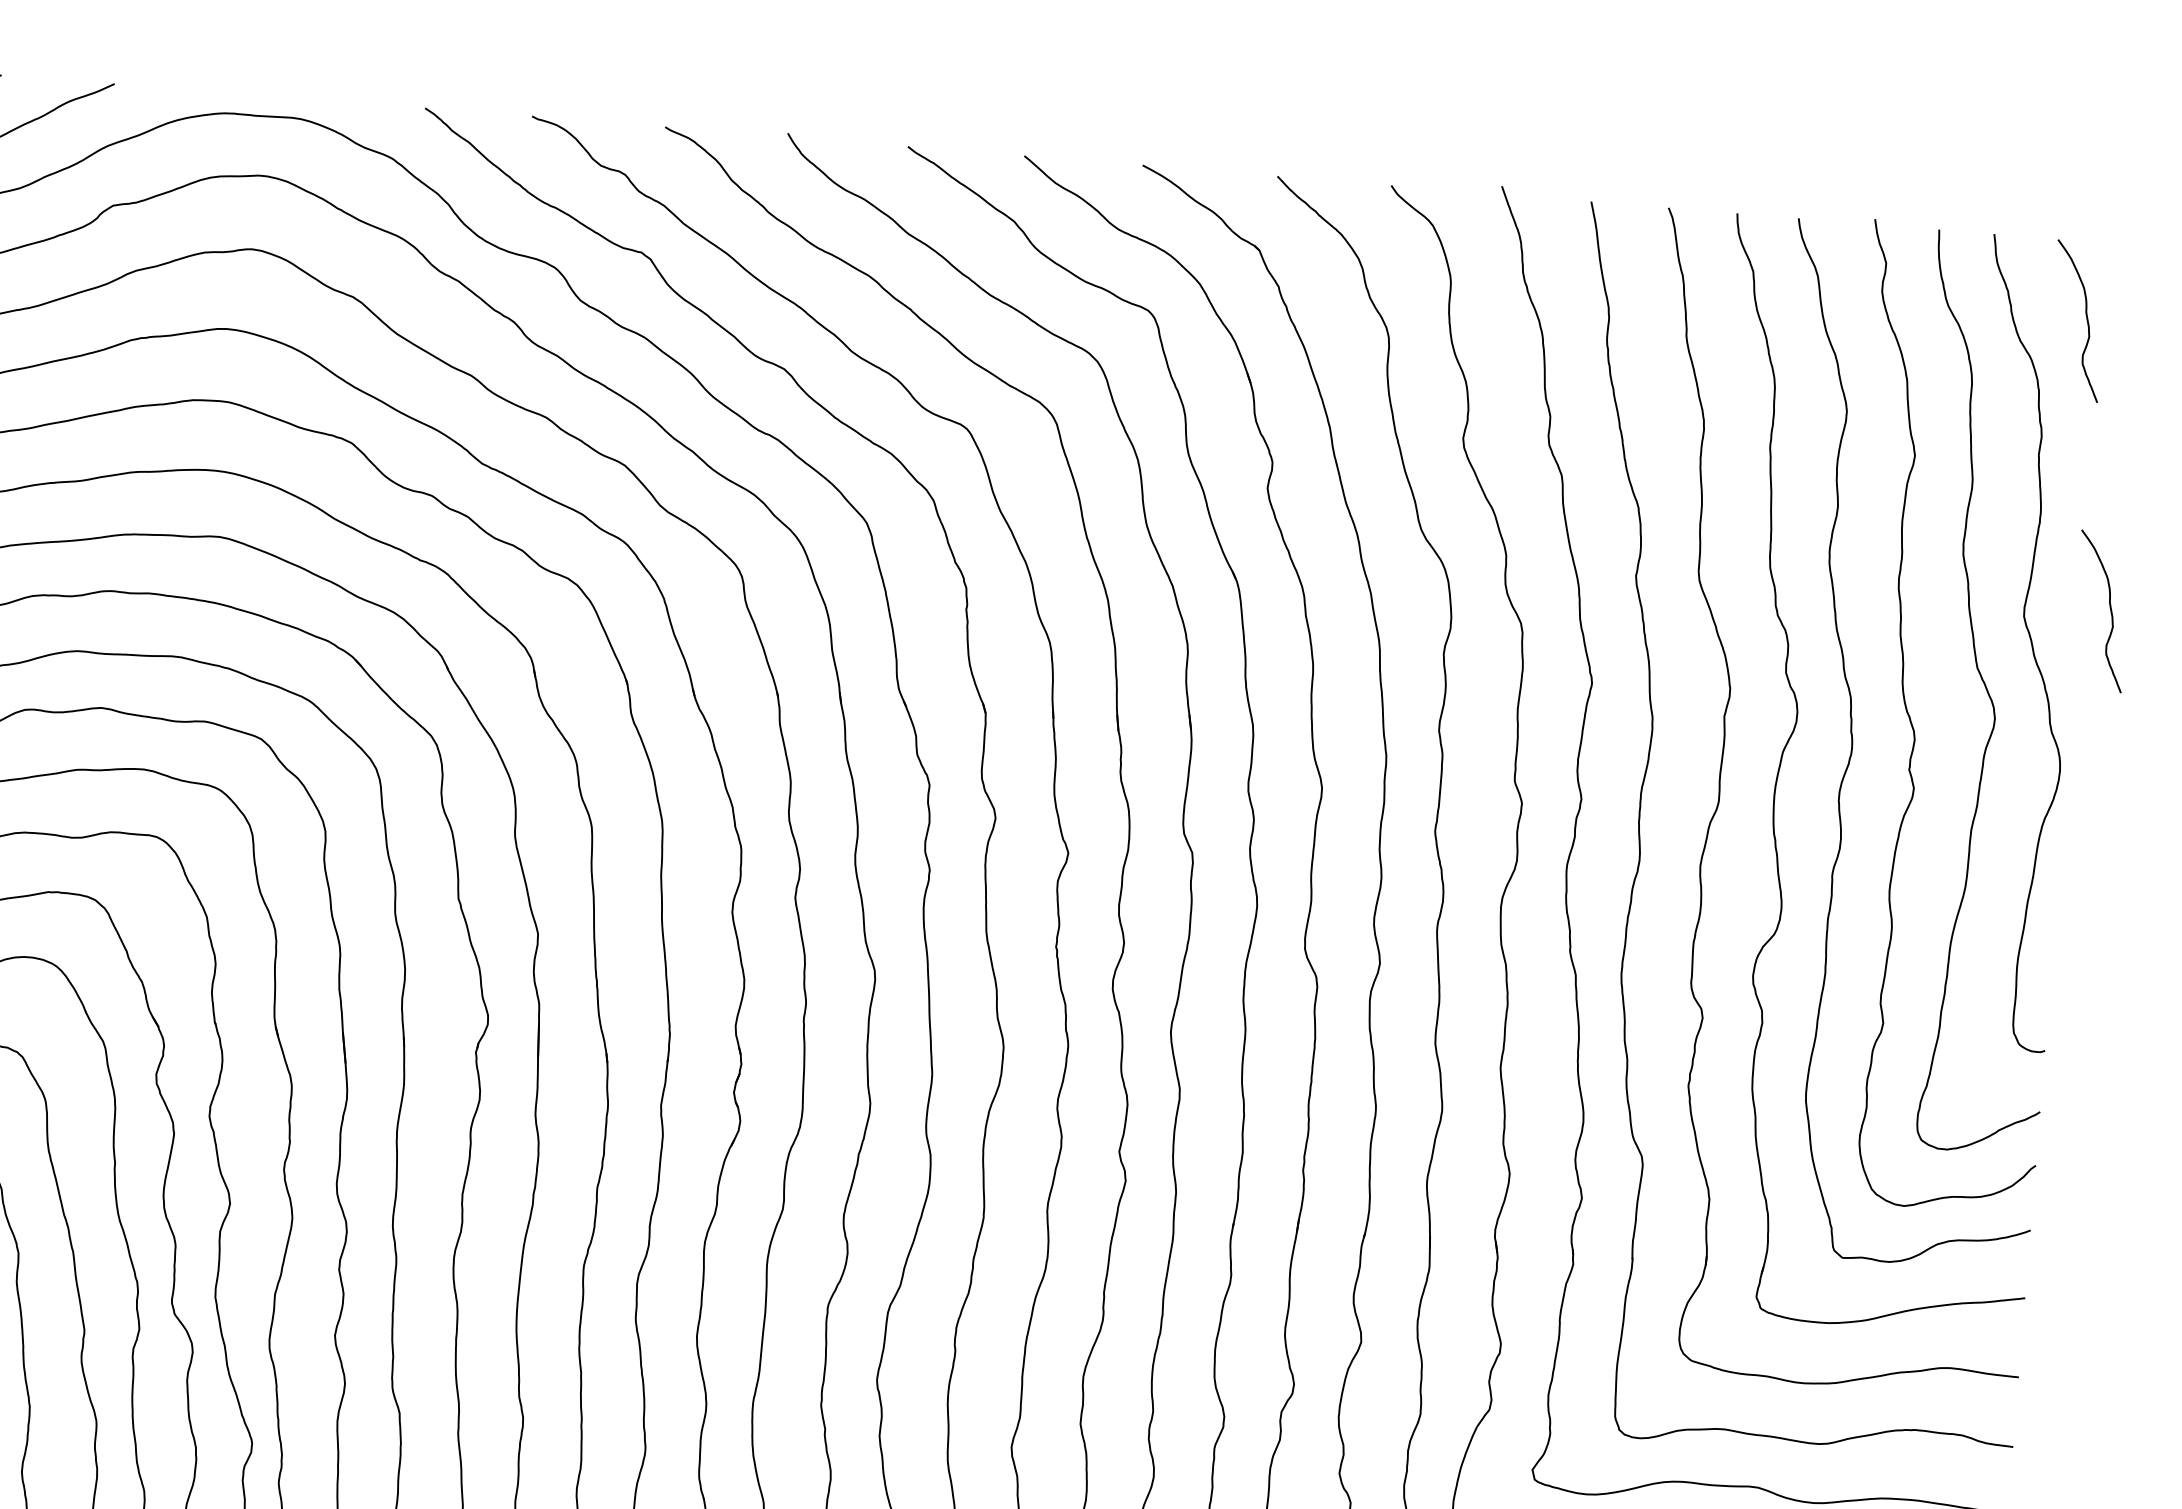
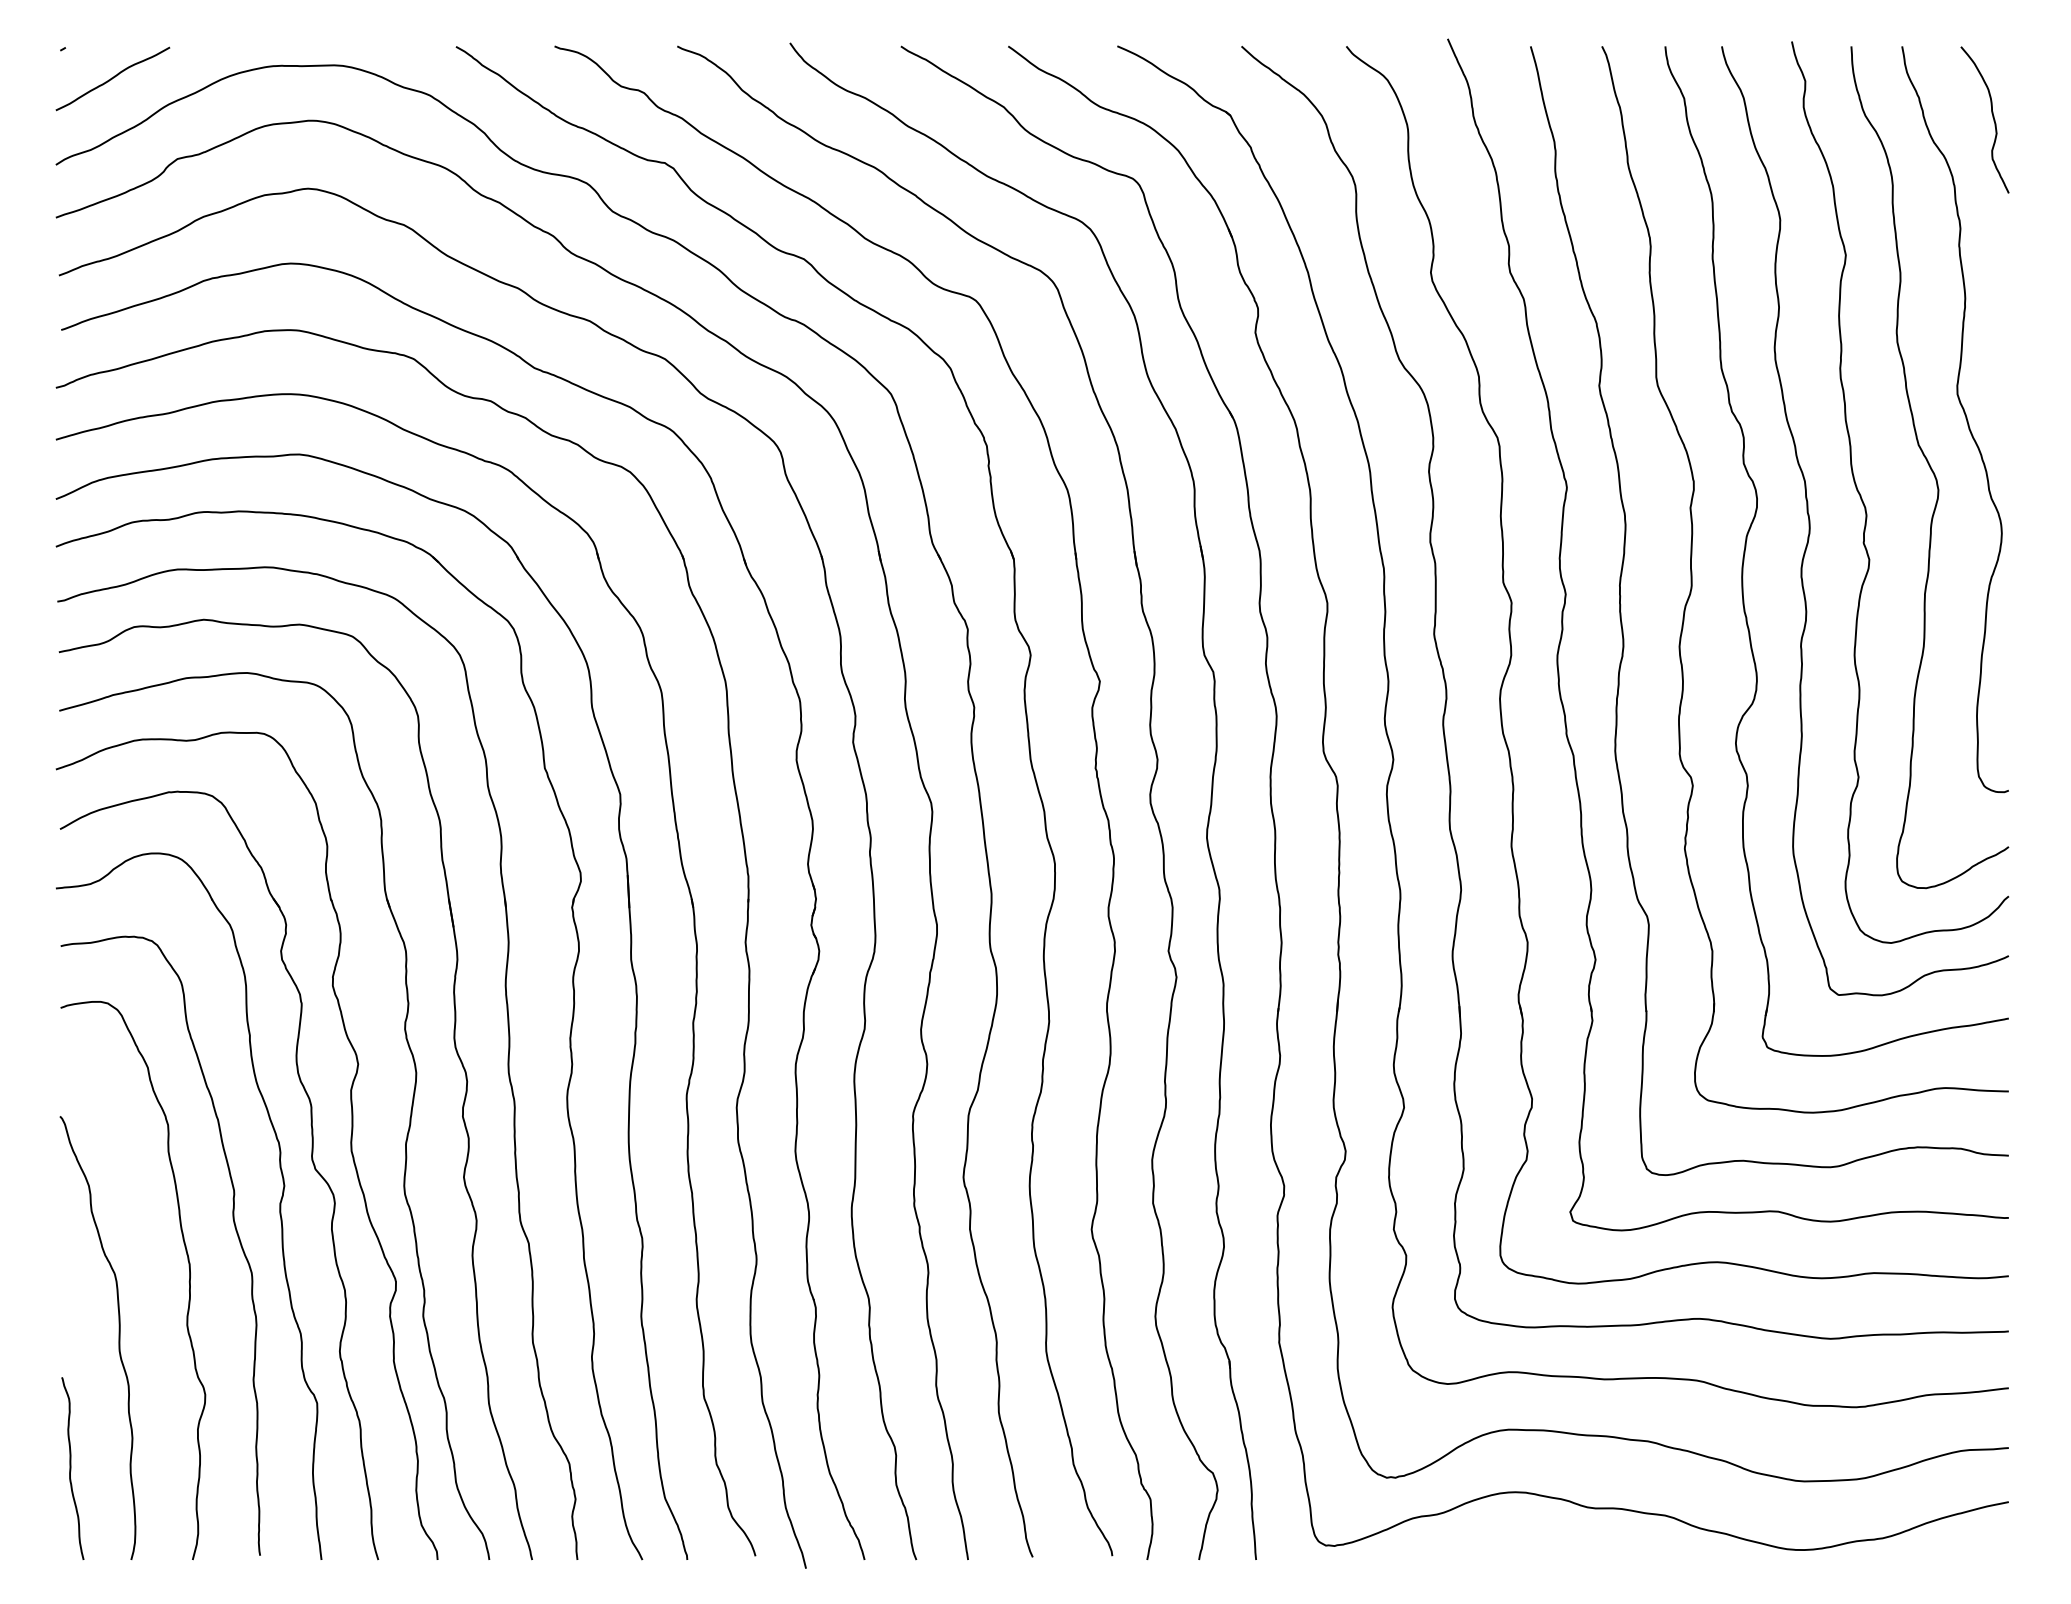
curve: (2109, 609) -> (2035, 381), removed

